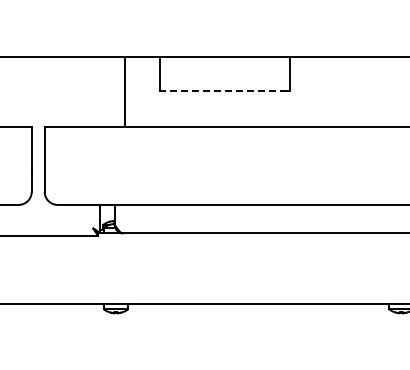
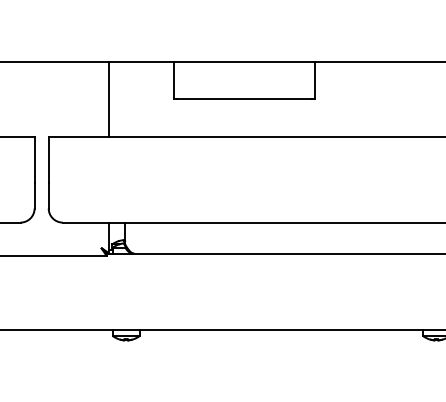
line: (224, 90) -> (244, 98), dashed -> solid
line: (125, 91) -> (109, 99), moved

